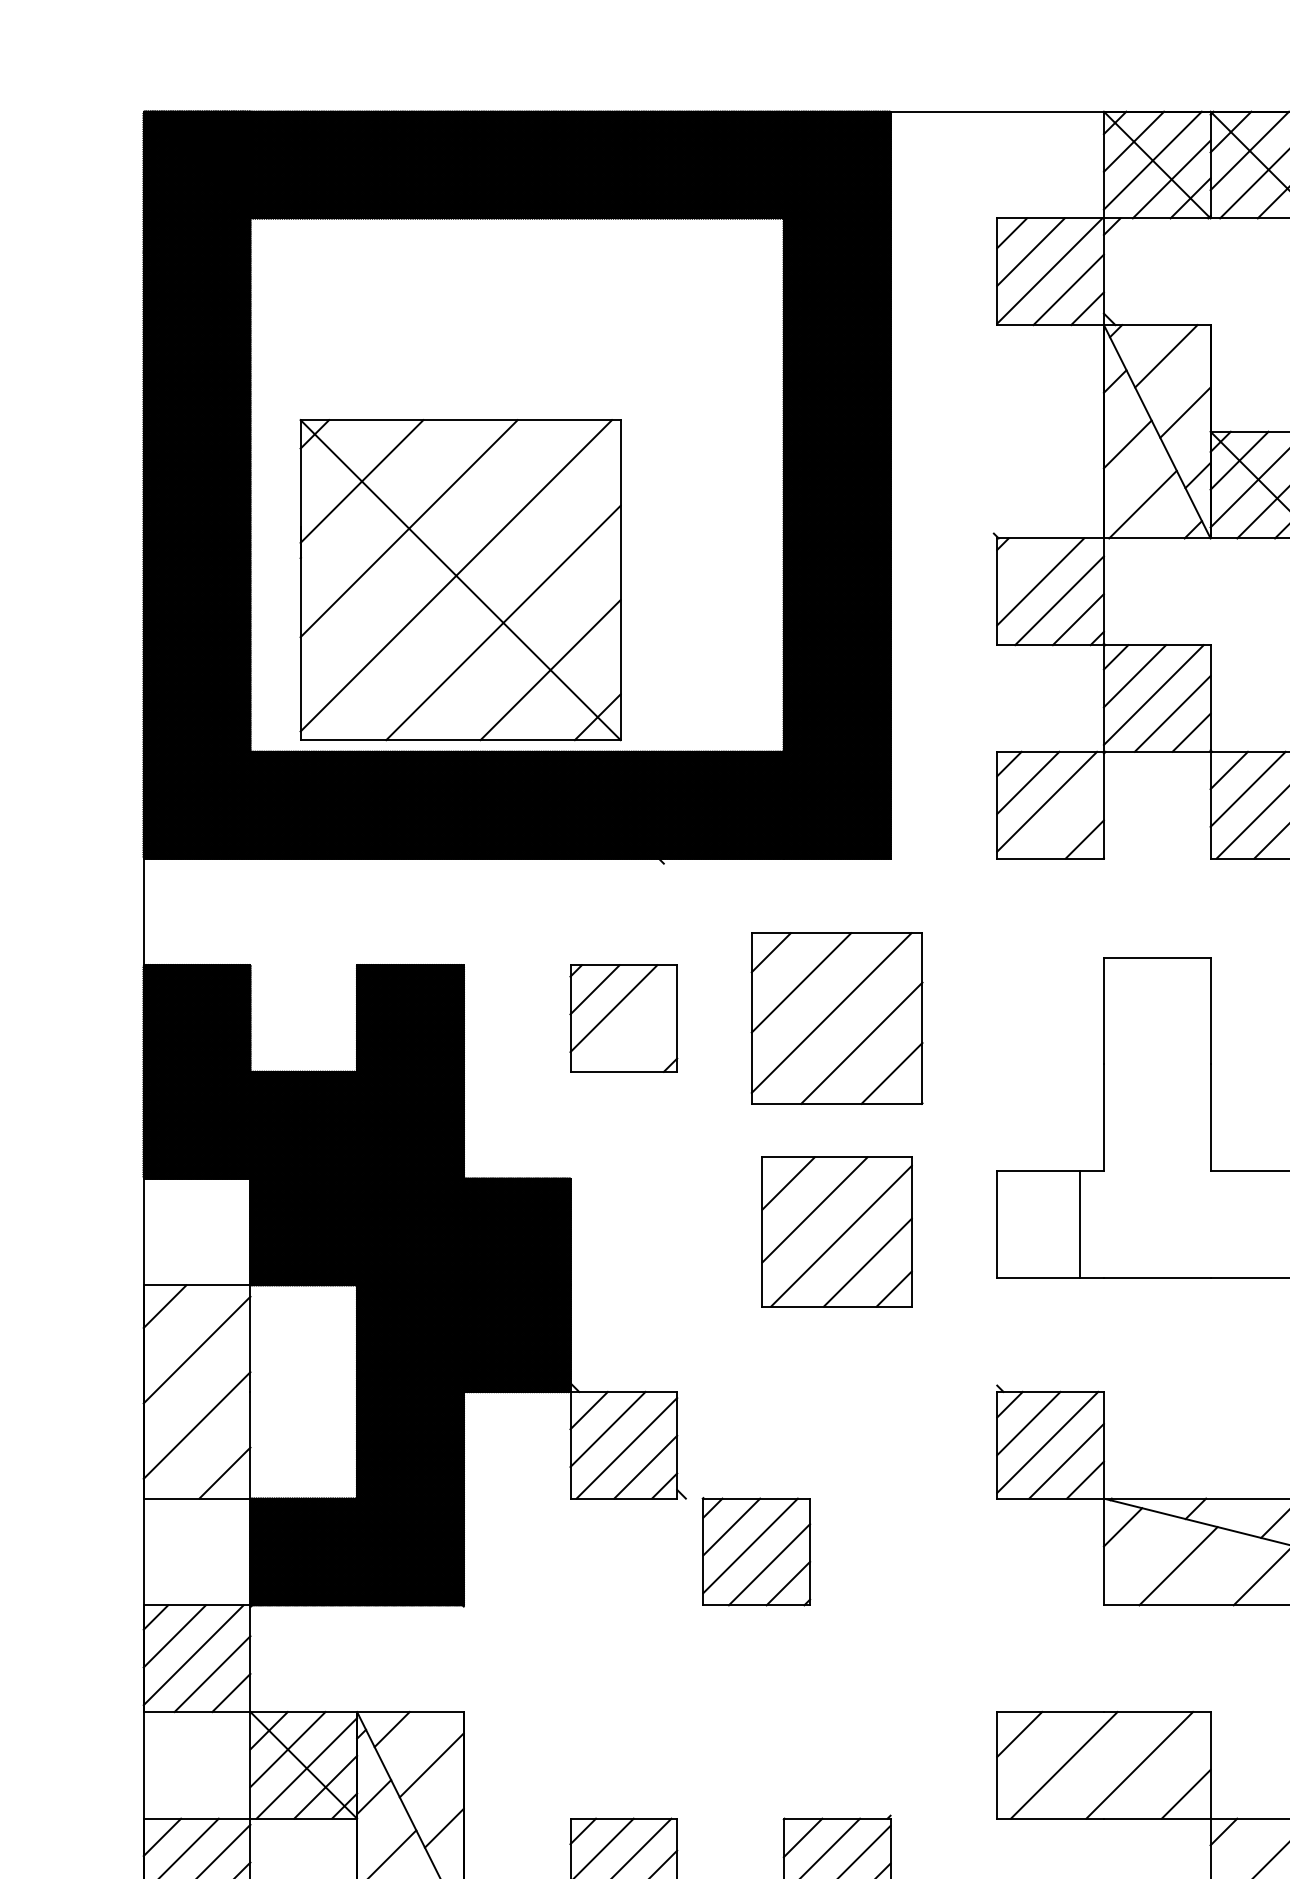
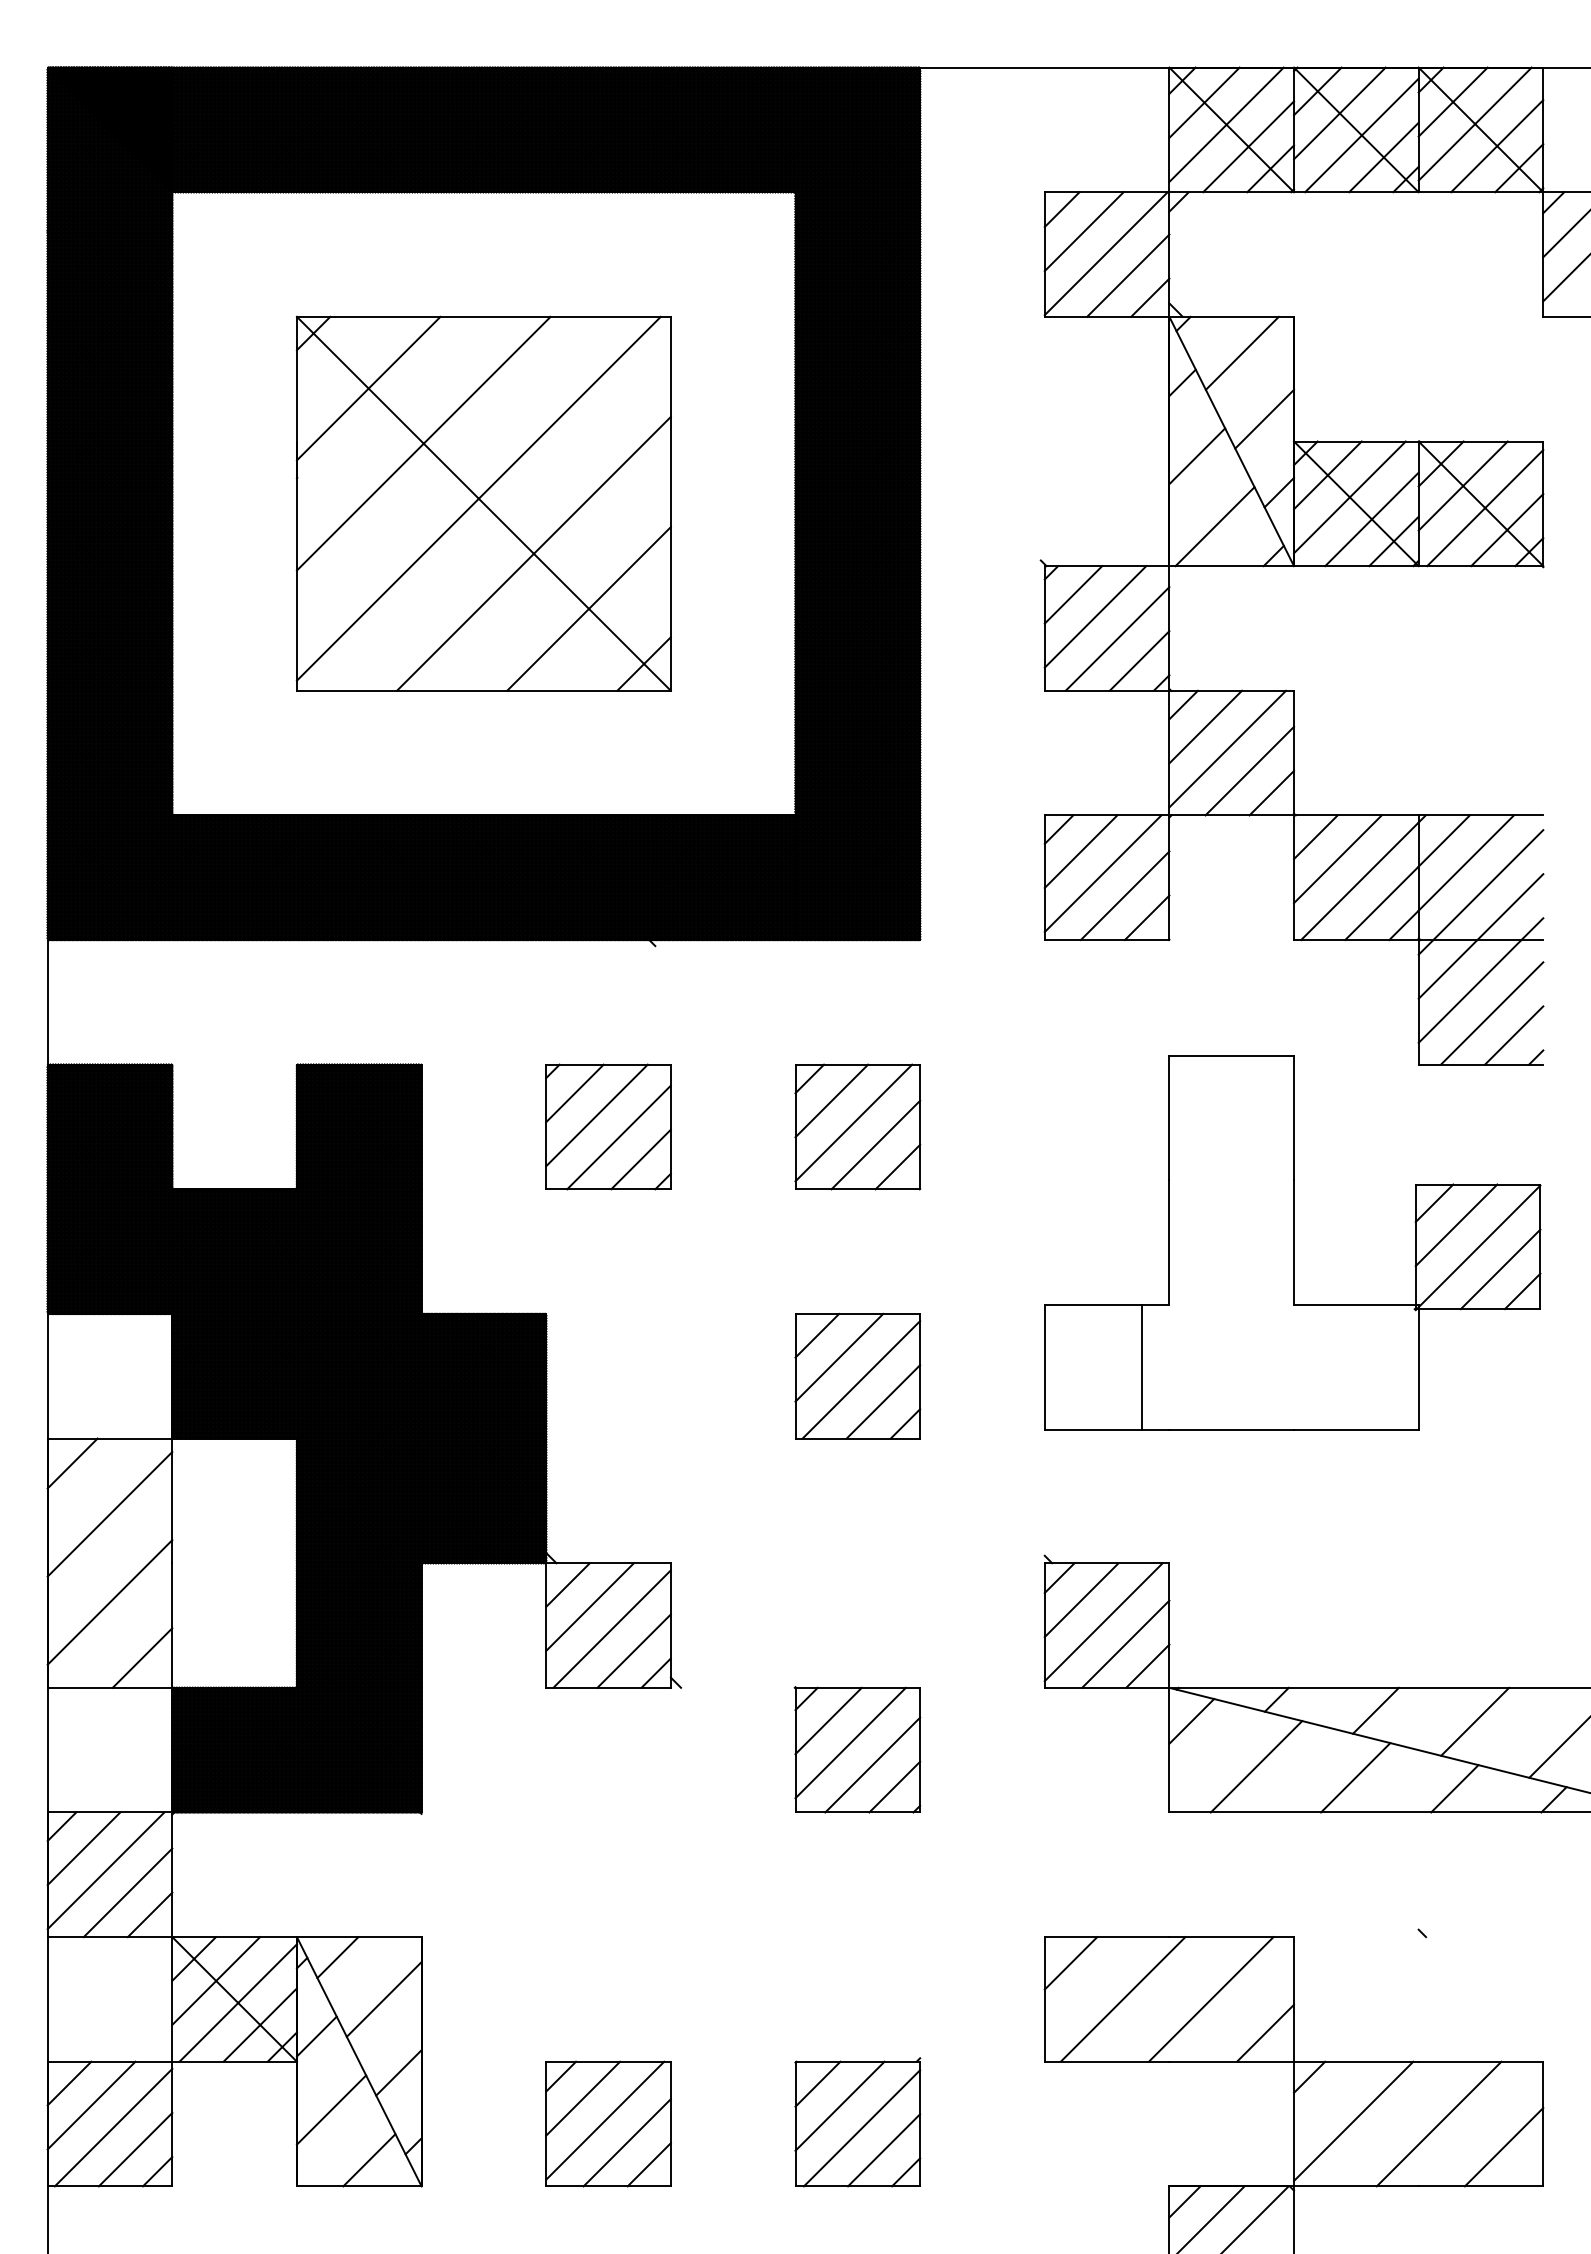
line: (1021, 562) -> (1073, 594), added
part: (460, 579) -> (483, 503), moved
line: (1065, 820) -> (1124, 895), added
part: (836, 1018) -> (857, 1126), size x0.62
line: (632, 1027) -> (618, 1137), added
line: (651, 1046) -> (640, 1159), added
part: (836, 1231) -> (857, 1375), size x0.71
part: (756, 1551) -> (857, 1749), moved

